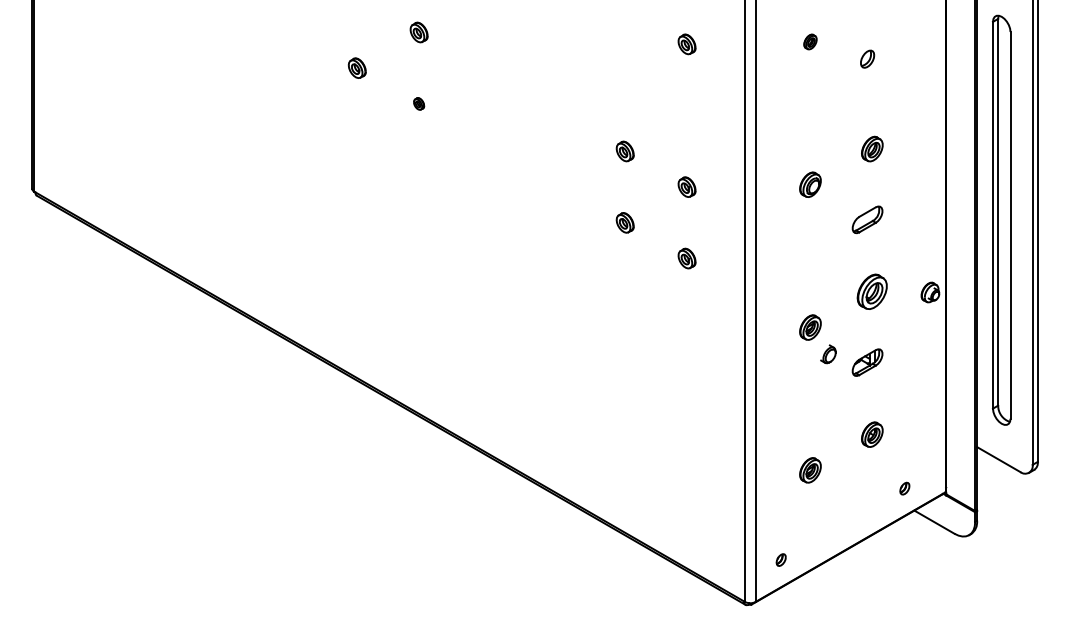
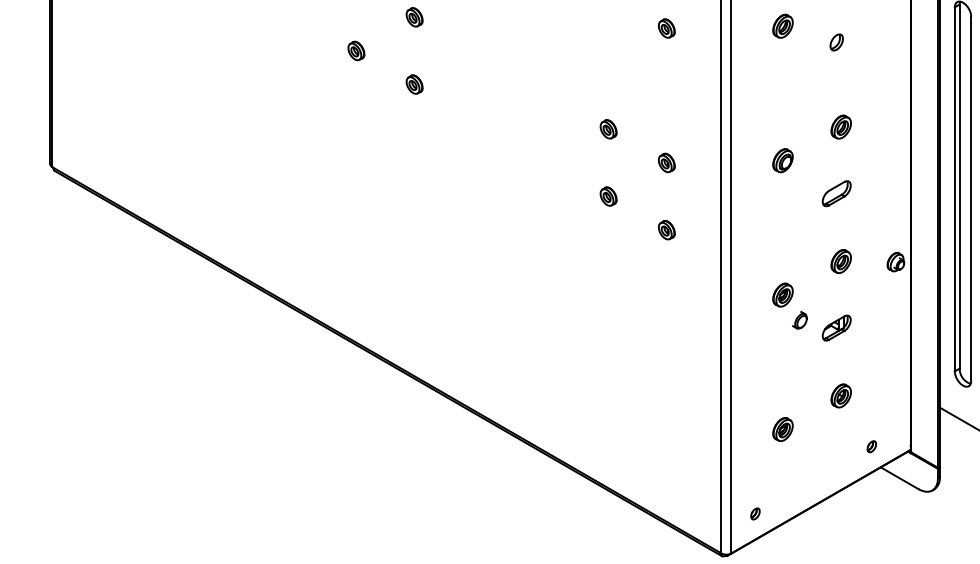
part: (810, 41) -> (783, 25), size x1.67
part: (418, 103) -> (414, 84), size x1.67
part: (872, 291) -> (841, 261), size x0.71

